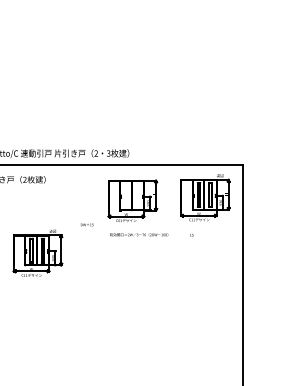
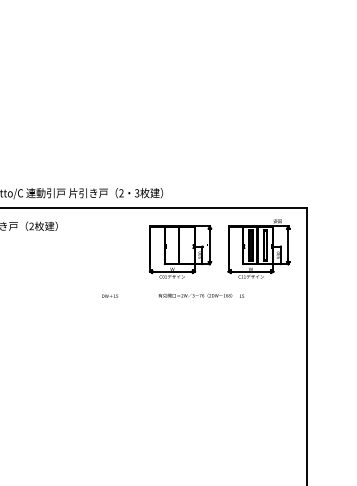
part: (132, 200) -> (180, 251), moved
text: (87, 224) -> (110, 295), moved
text: (139, 234) -> (195, 295), moved
part: (37, 252) -> (47, 318), removed

